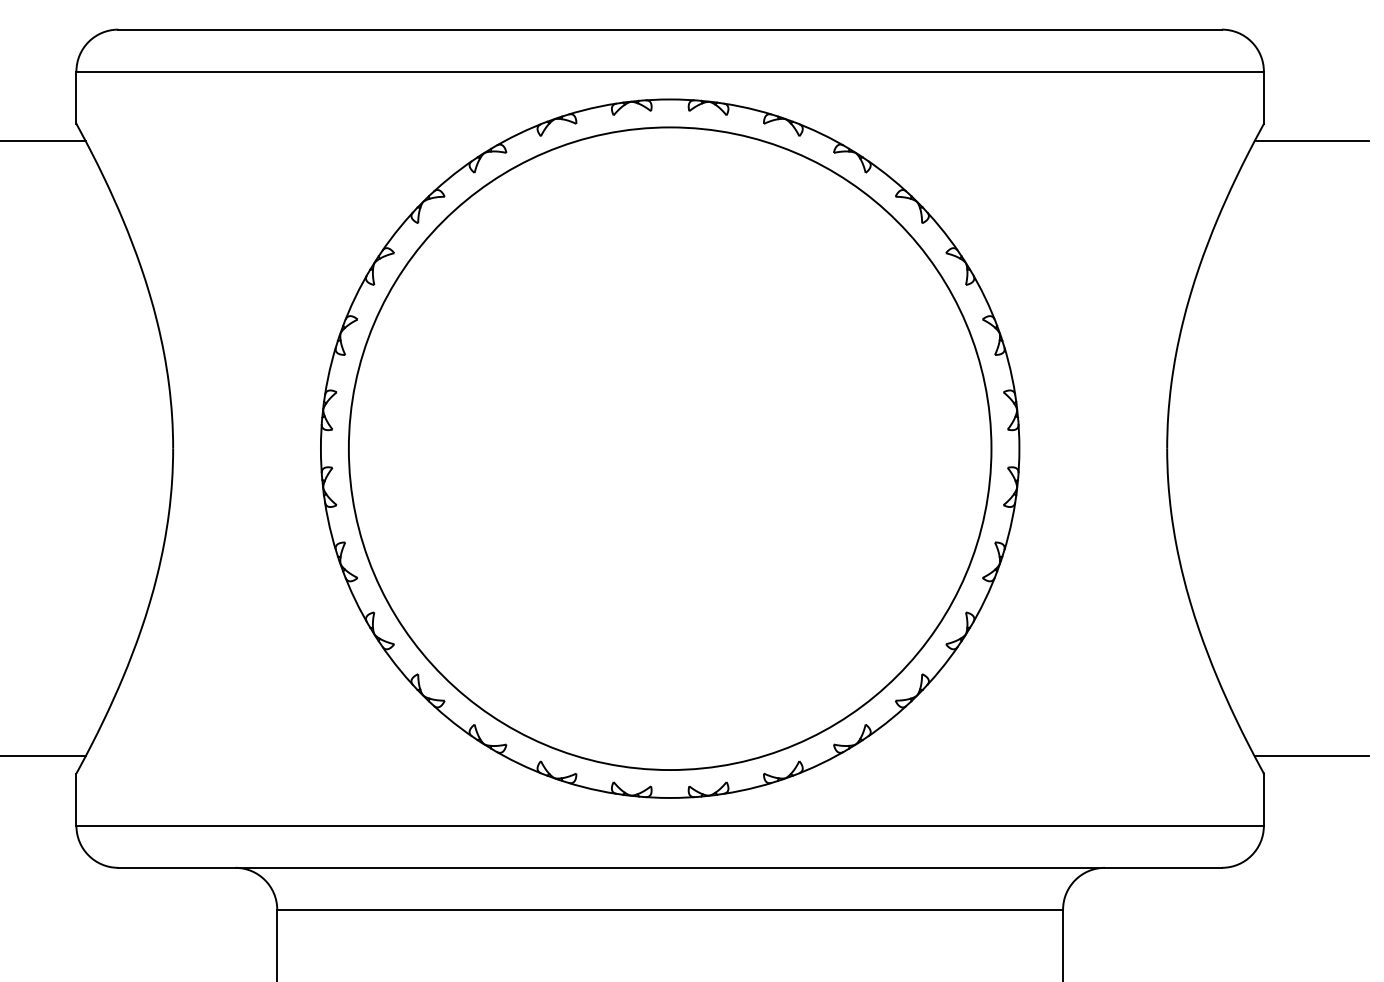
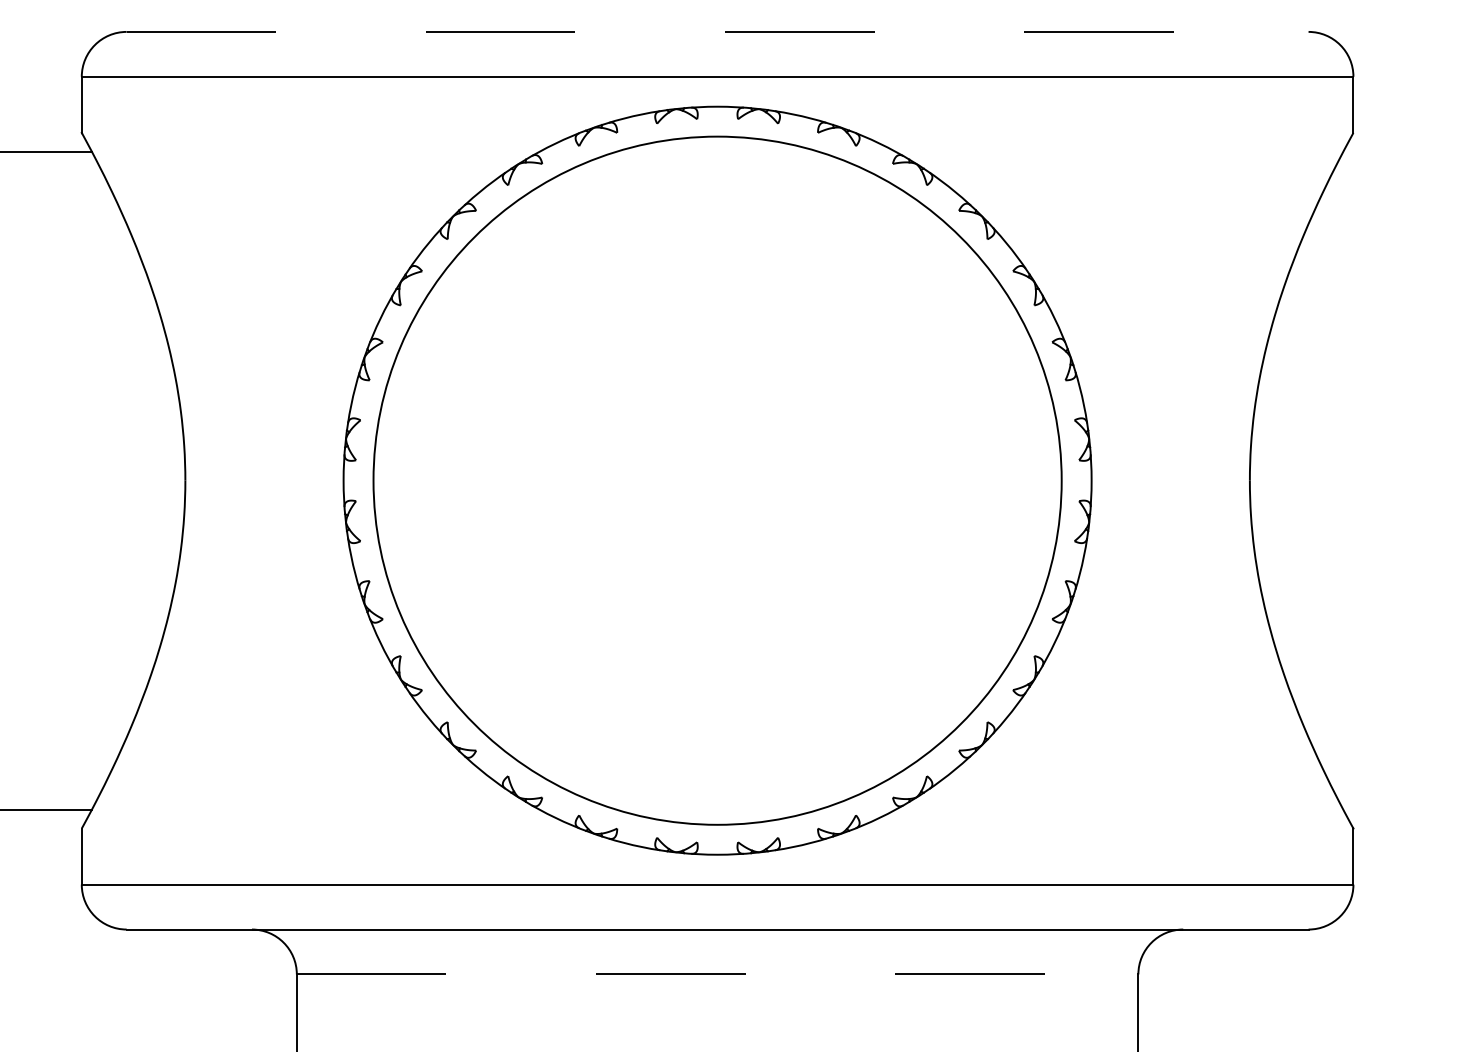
line: (670, 29) -> (717, 31), solid -> dashed
line: (1311, 141) -> (1404, 151), removed
line: (1311, 756) -> (1404, 810), removed
line: (670, 909) -> (717, 974), solid -> dashed

